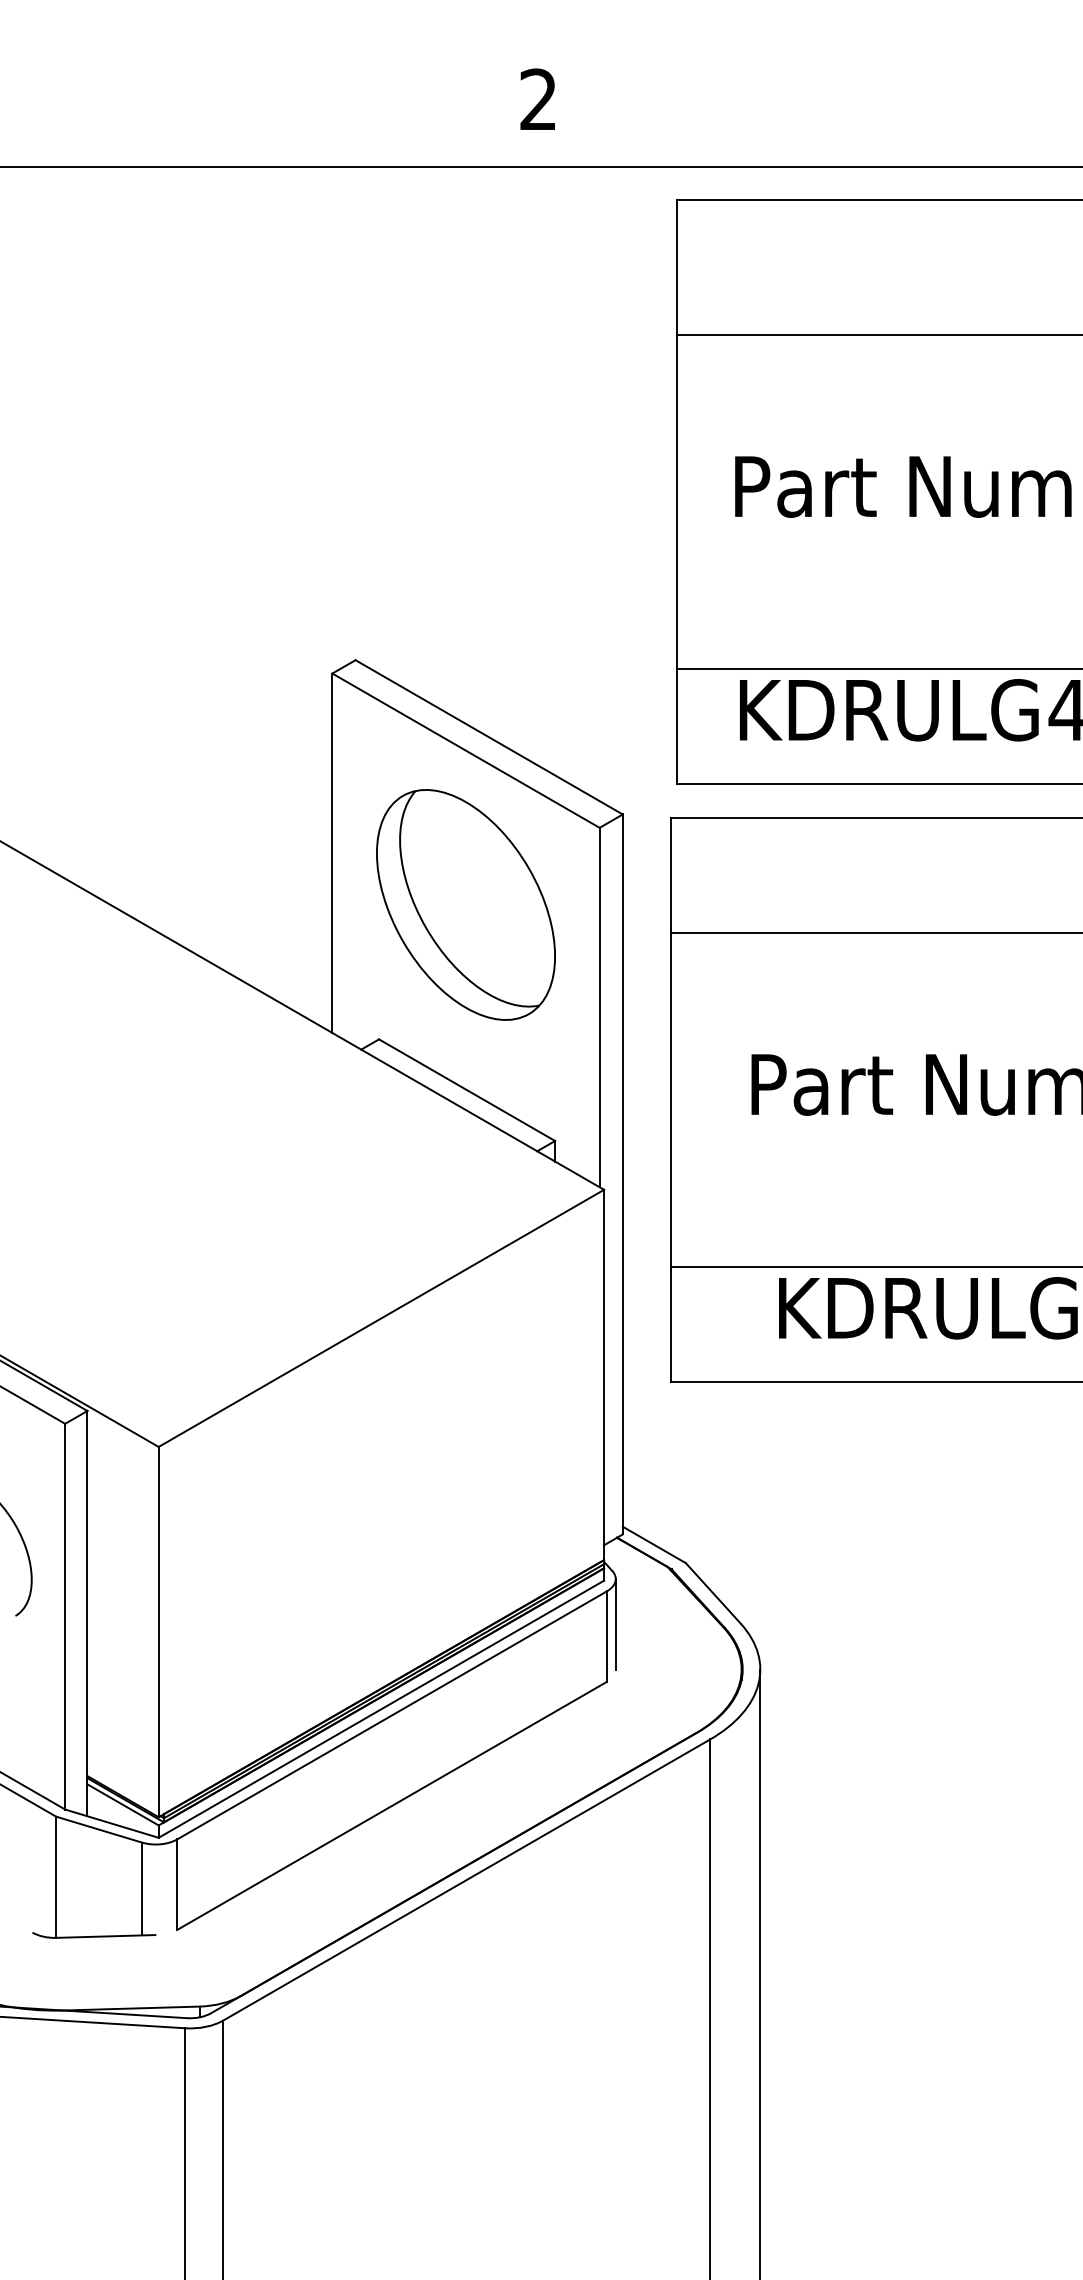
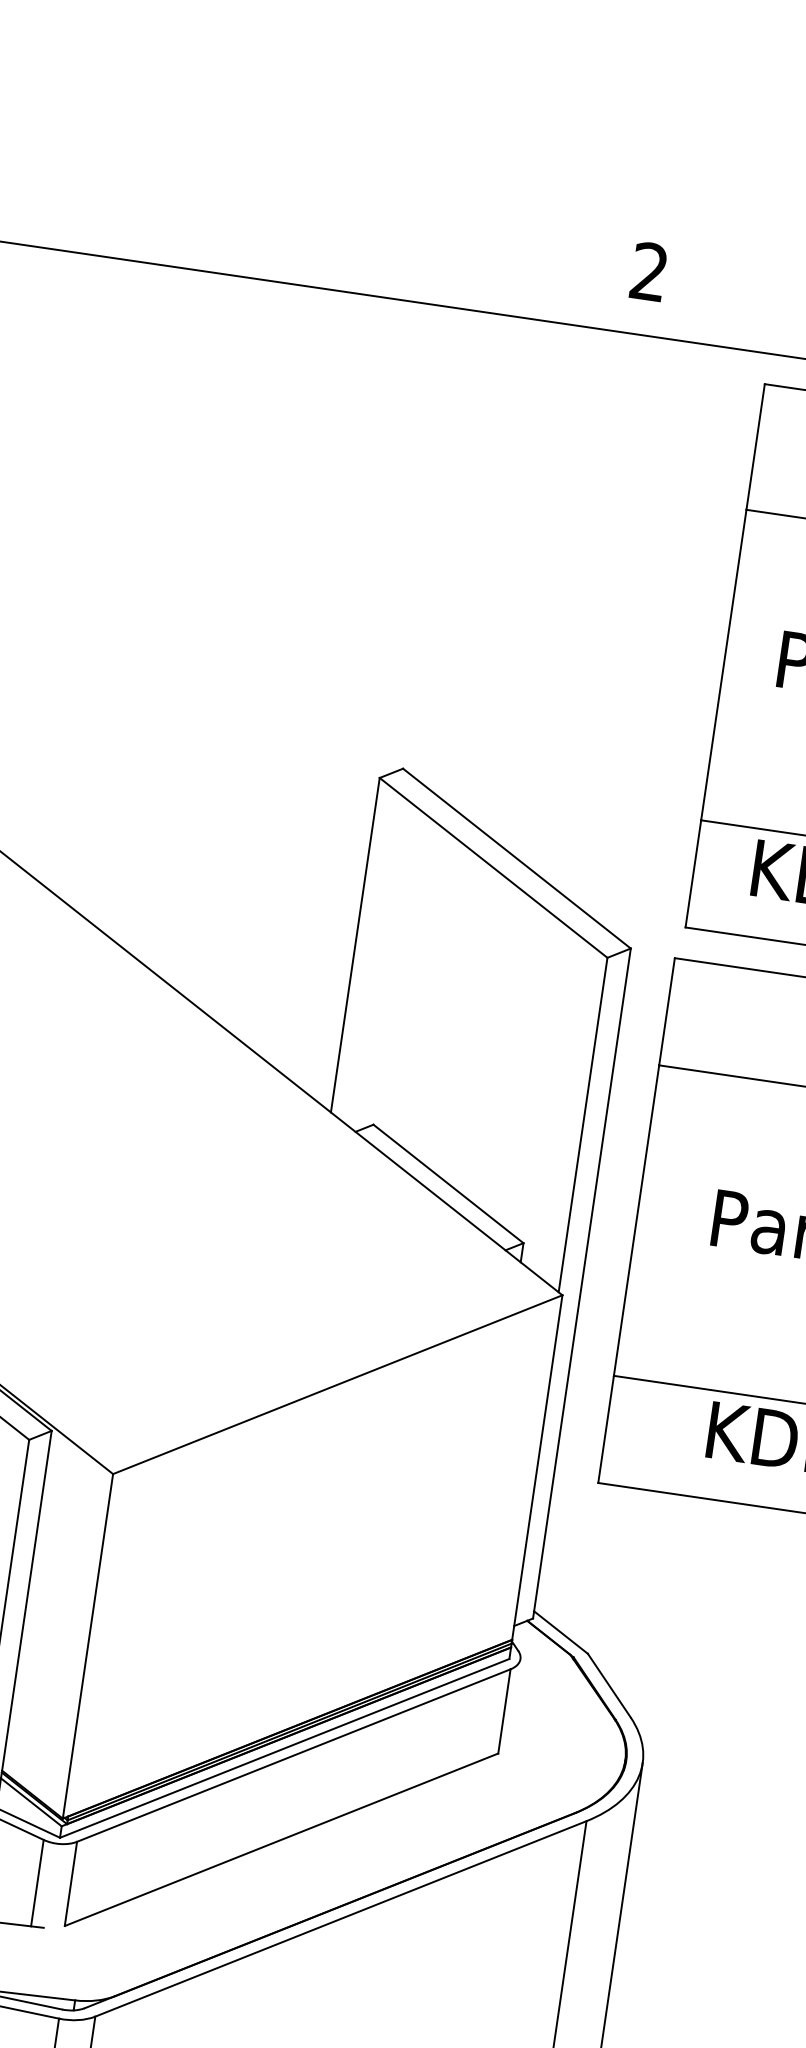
part: (465, 904) -> (472, 1010), removed
line: (615, 1624) -> (514, 1701), removed

